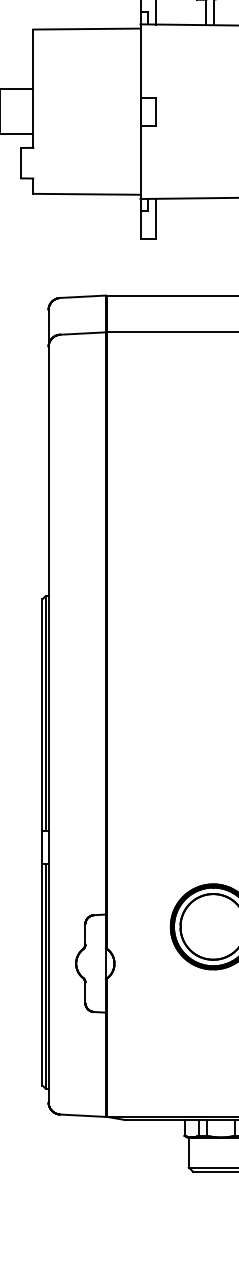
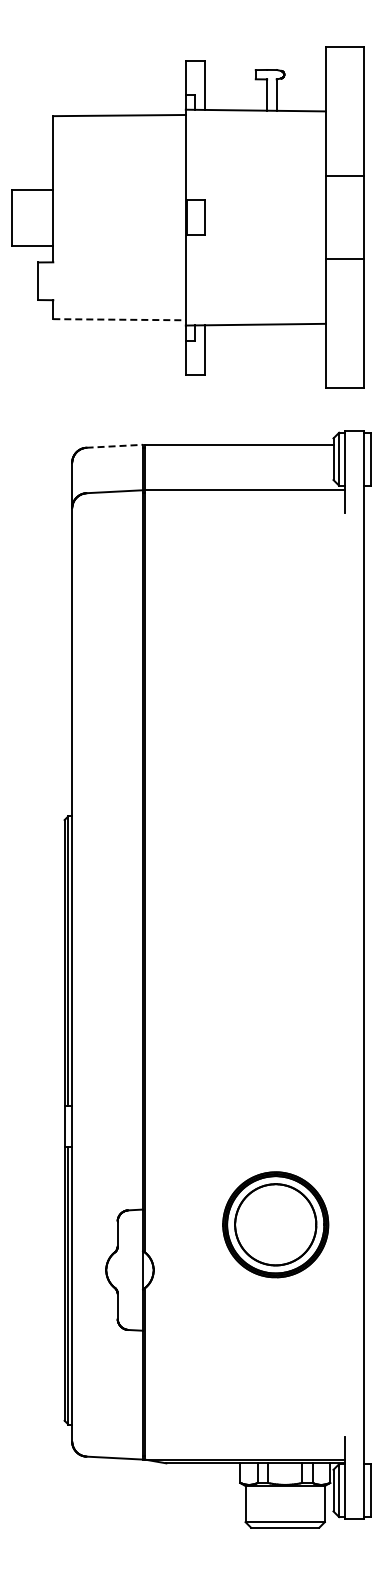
line: (87, 194) -> (120, 319), solid -> dashed
line: (83, 296) -> (115, 446), solid -> dashed

